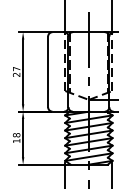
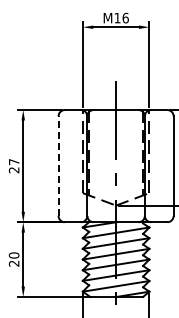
line: (48, 72) -> (58, 166), solid -> dashed
text: (16, 138) -> (13, 259), 18 -> 20

